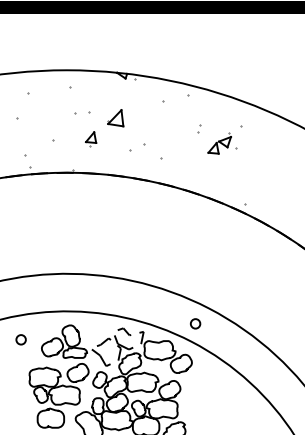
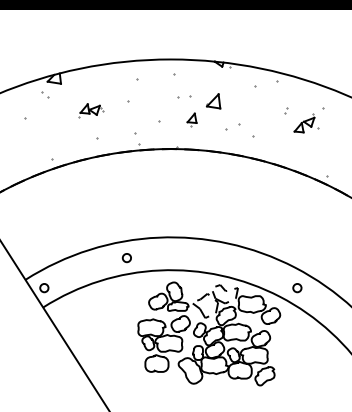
circle: (195, 324) -> (297, 288), moved
circle: (20, 340) -> (126, 258), moved

